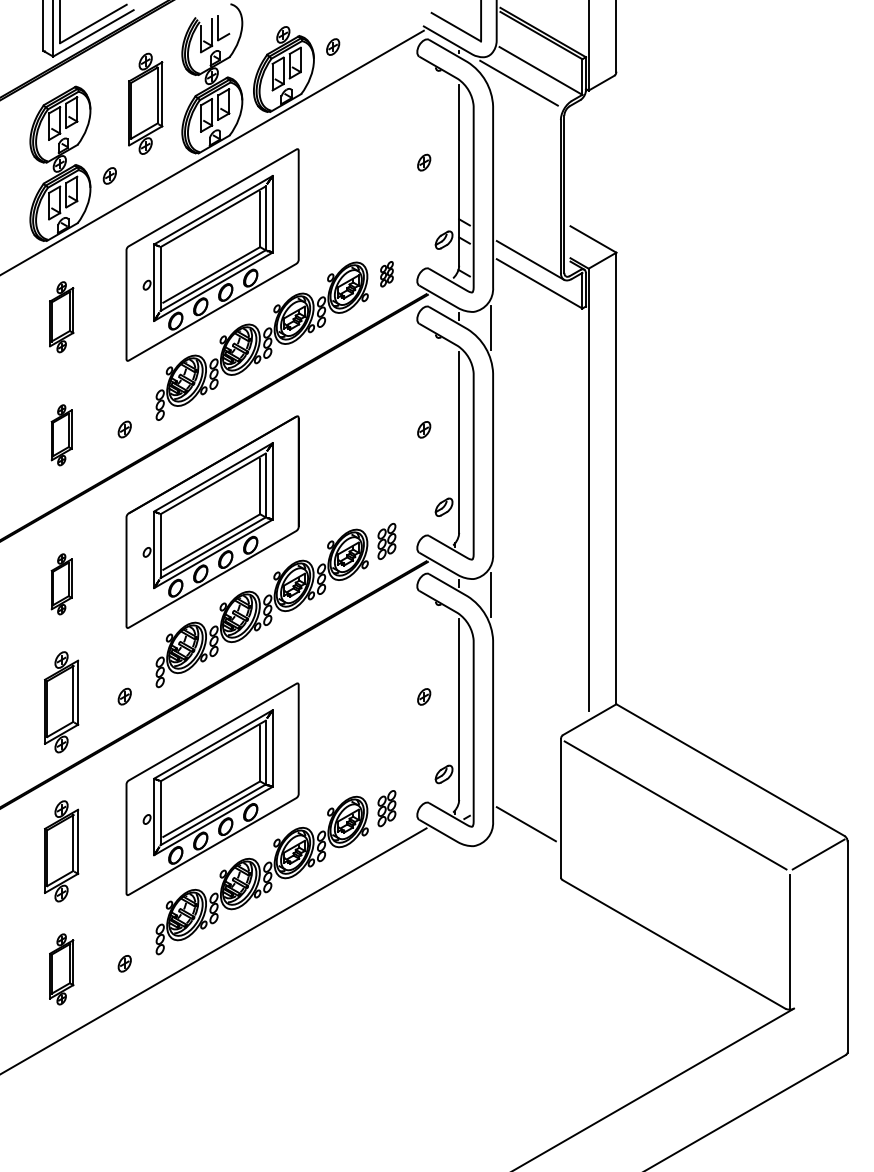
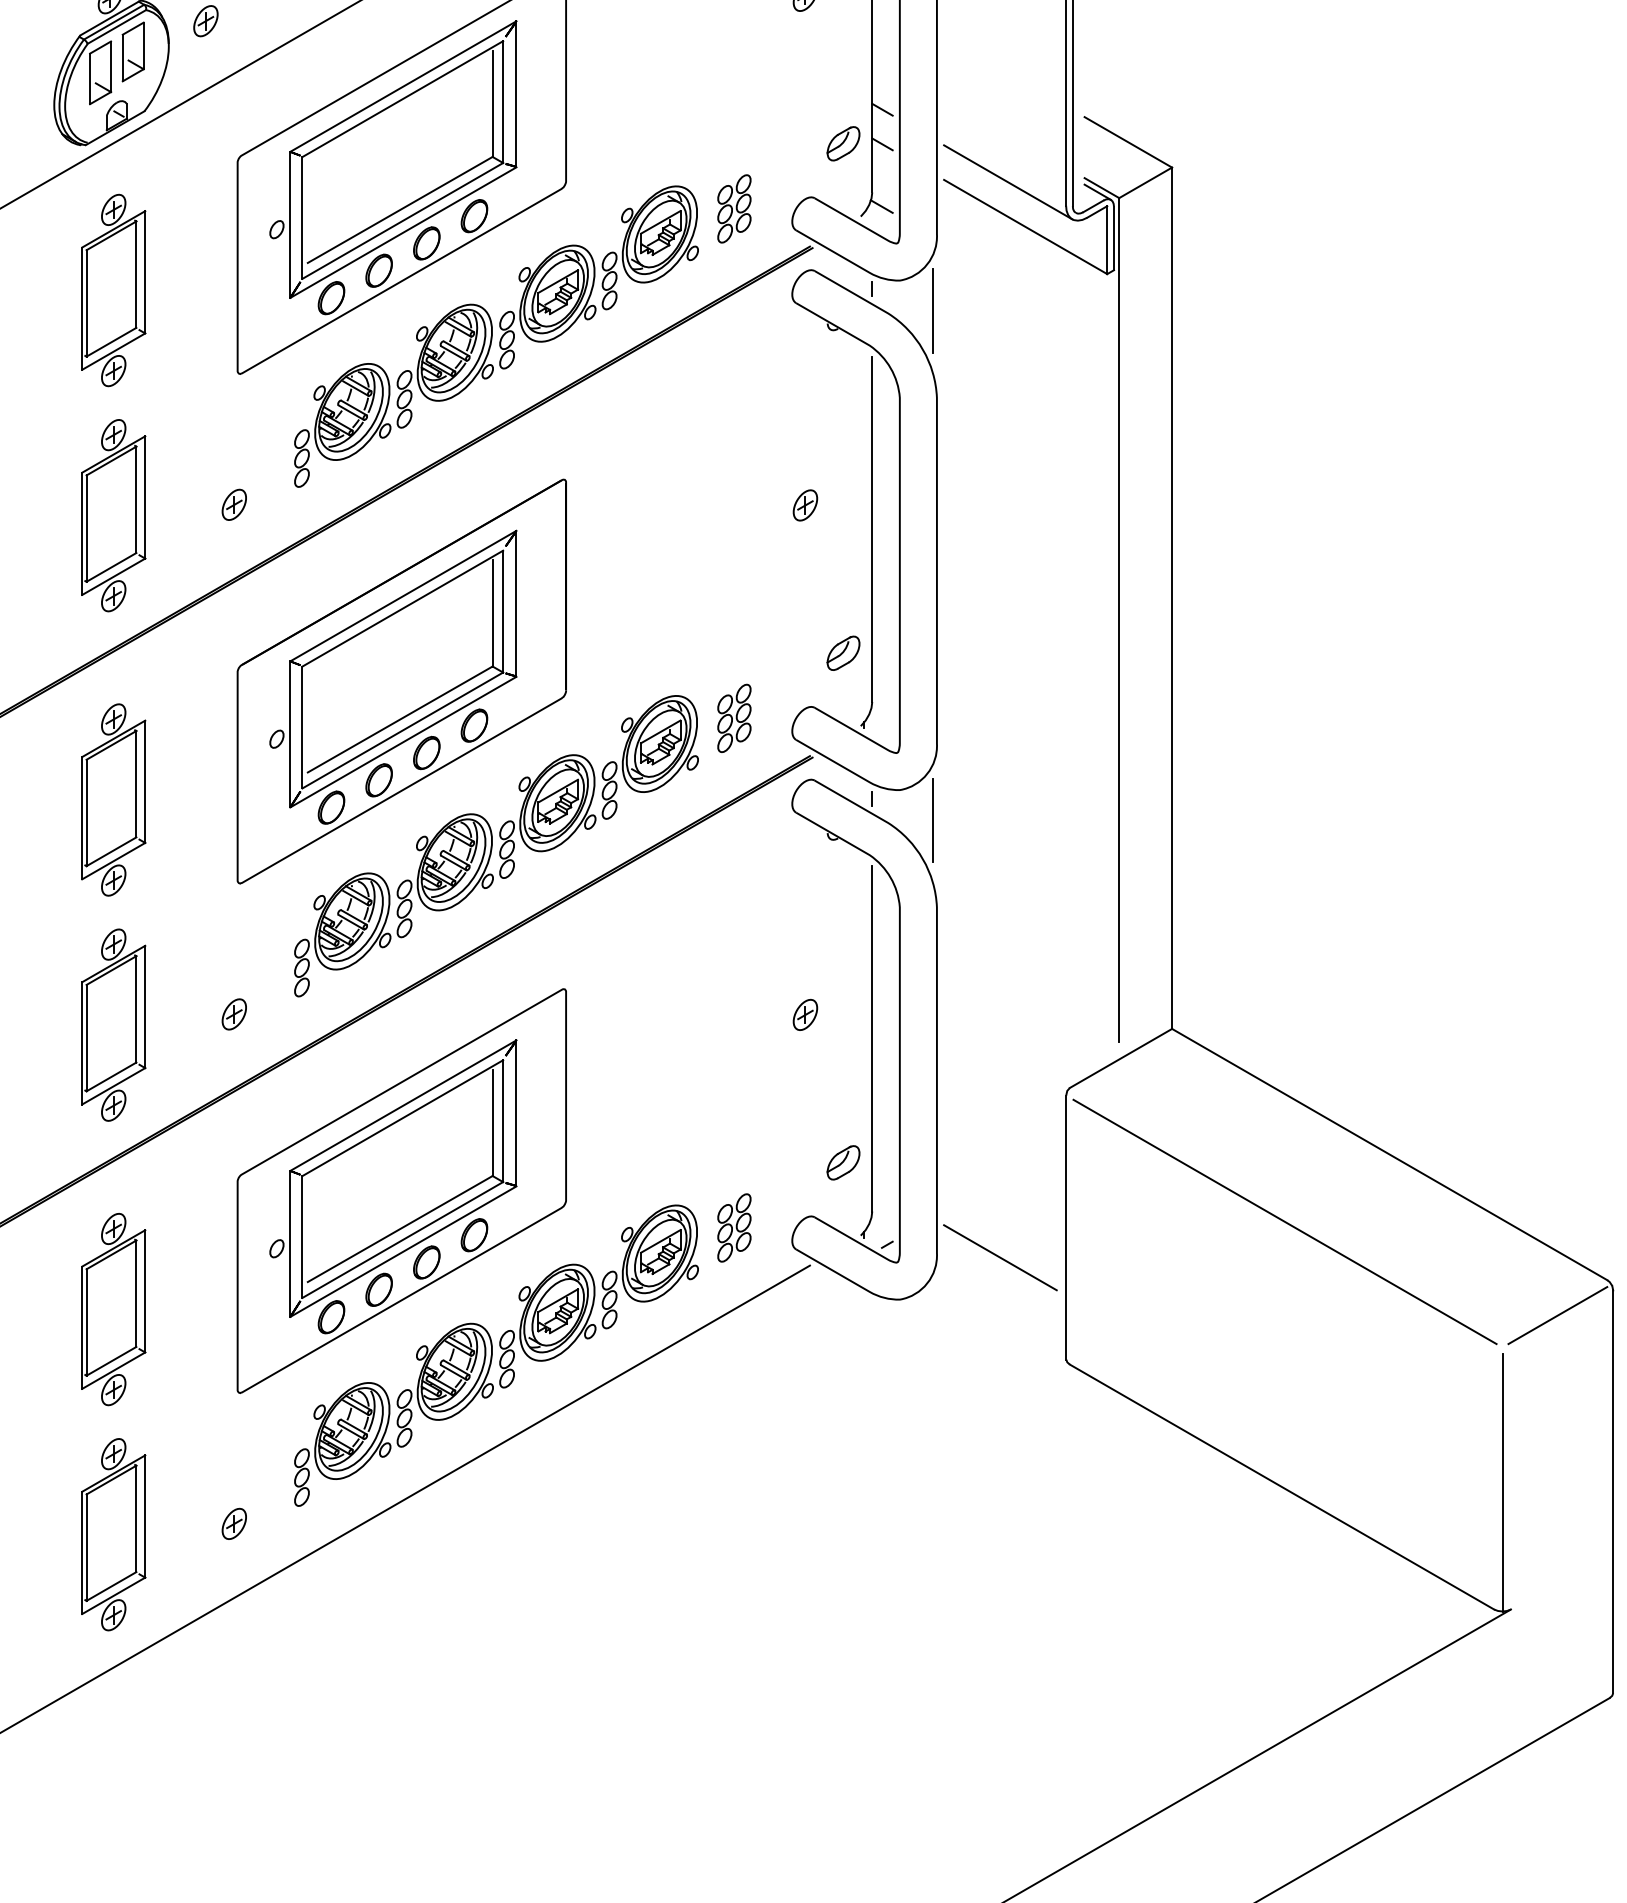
part: (386, 273) -> (733, 207), size x1.43
part: (61, 317) -> (113, 291), size x1.43
part: (61, 435) -> (113, 516), size x1.67
part: (61, 584) -> (113, 800), size x1.67
part: (61, 969) -> (113, 1534), size x1.43

